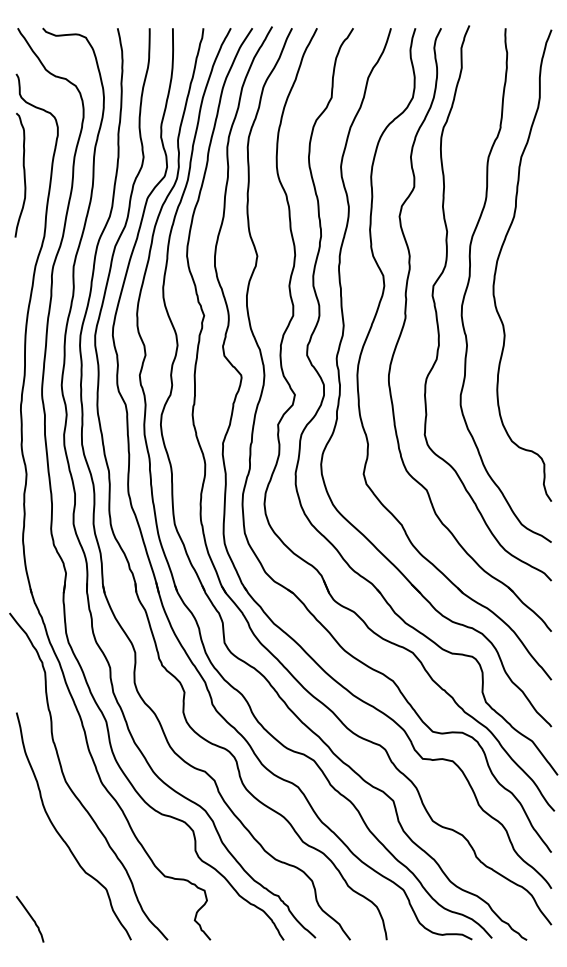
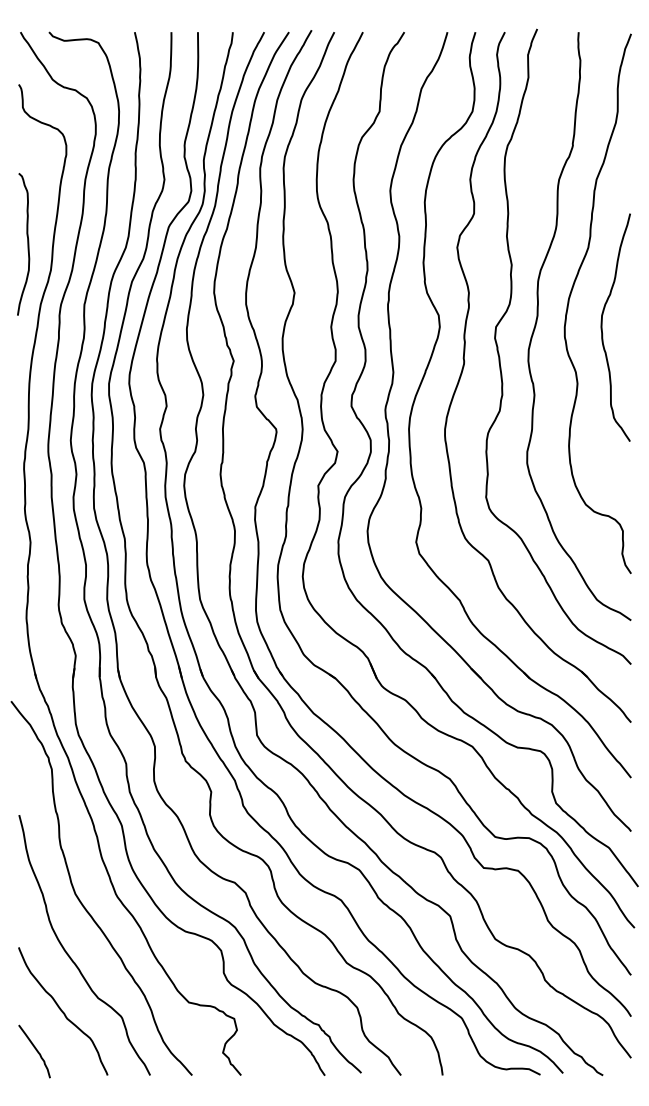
curve: (23, 175) -> (27, 244), moved
curve: (526, 286) -> (602, 327), added
curve: (55, 884) -> (63, 1011), added

